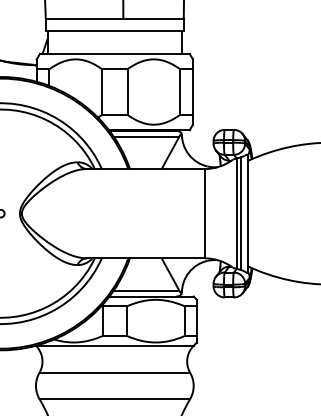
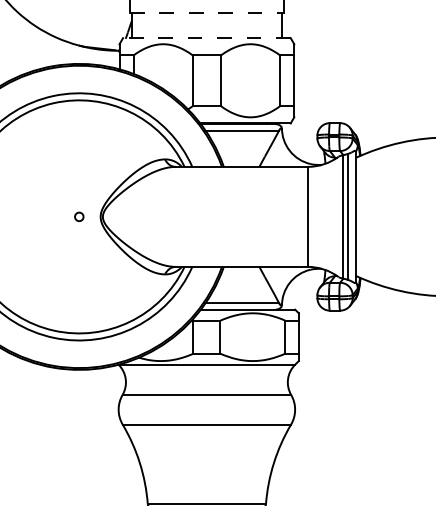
line: (114, 31) -> (206, 12), solid -> dashed
line: (114, 54) -> (206, 38), solid -> dashed

